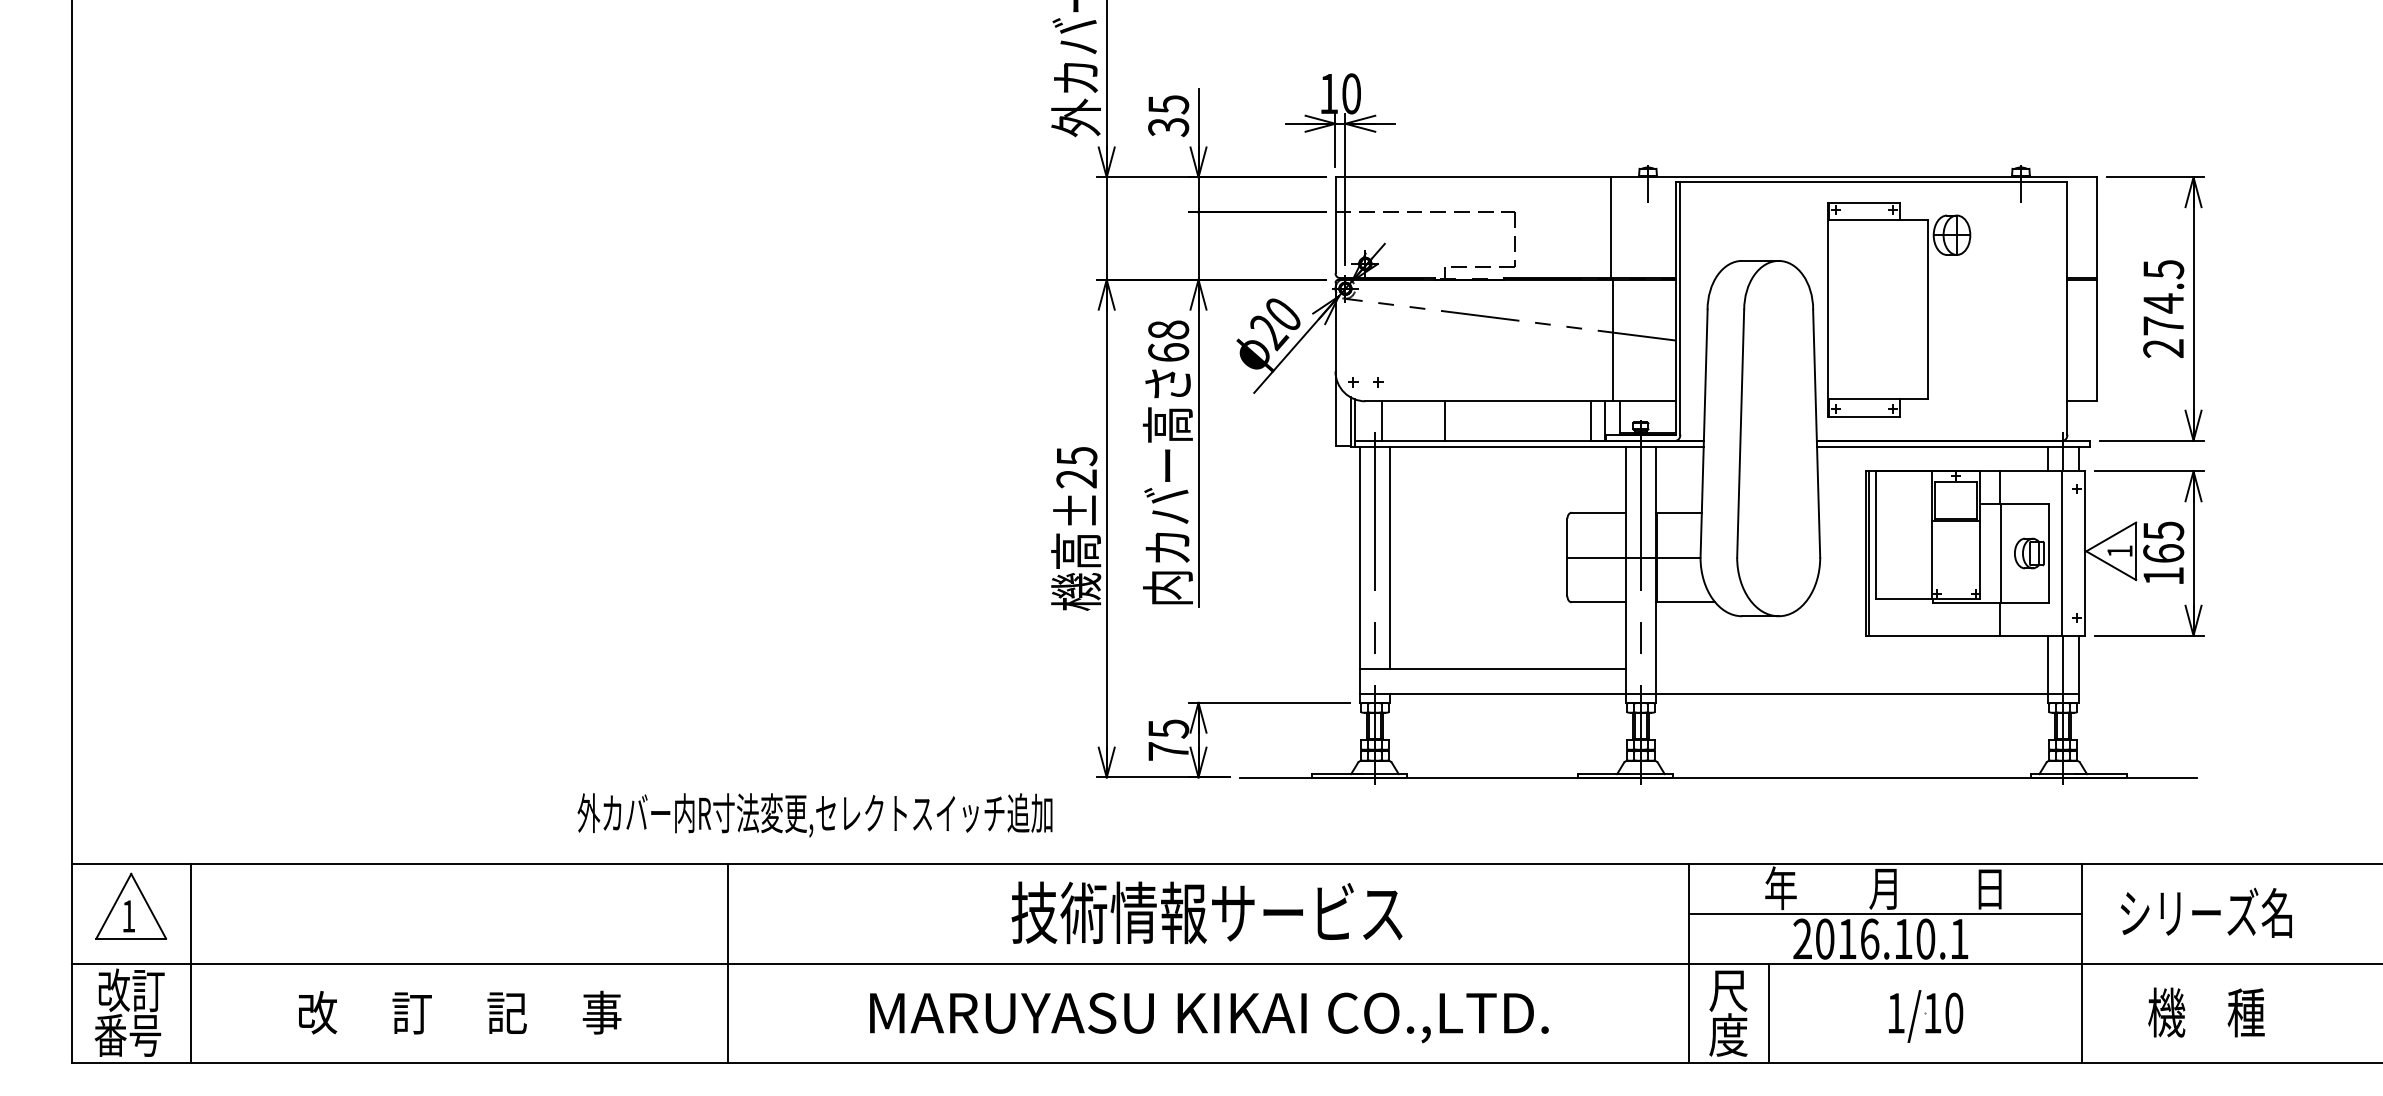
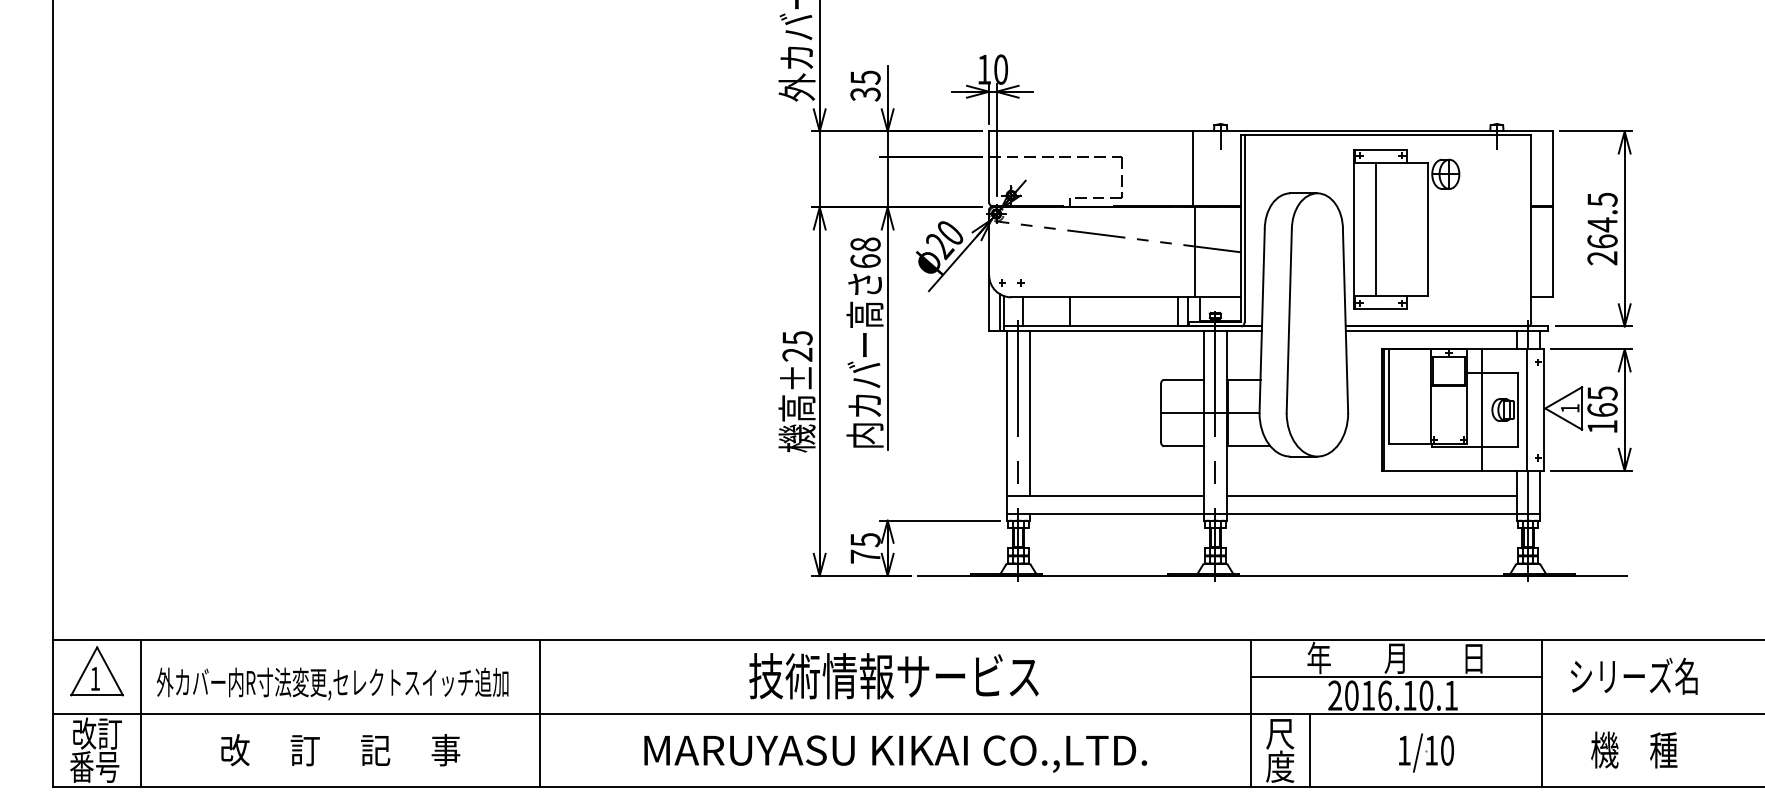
line: (1857, 309) -> (1375, 229), added
text: (2163, 325) -> (1602, 241), 274.5 -> 264.5
line: (1851, 668) -> (1371, 495), added
text: (814, 814) -> (332, 683), moved

